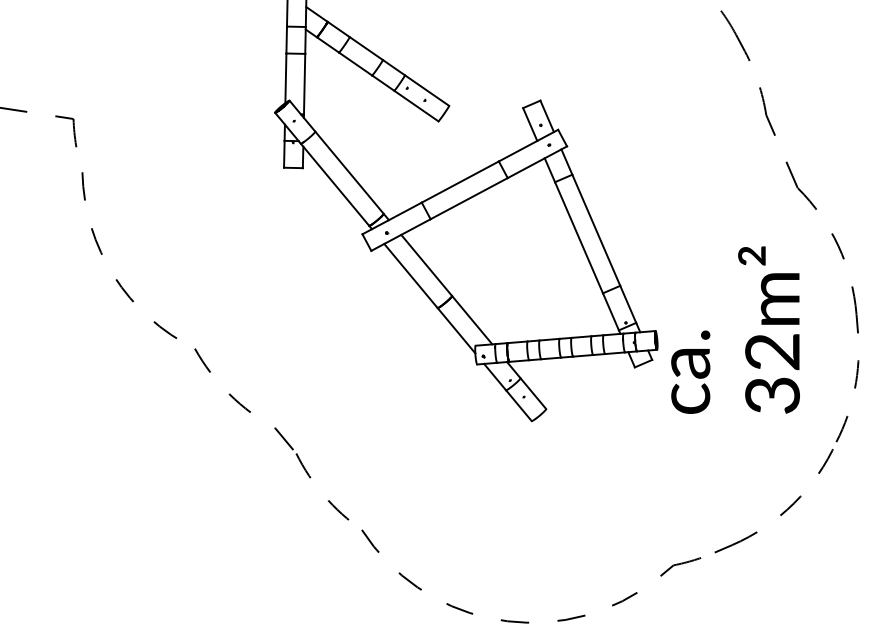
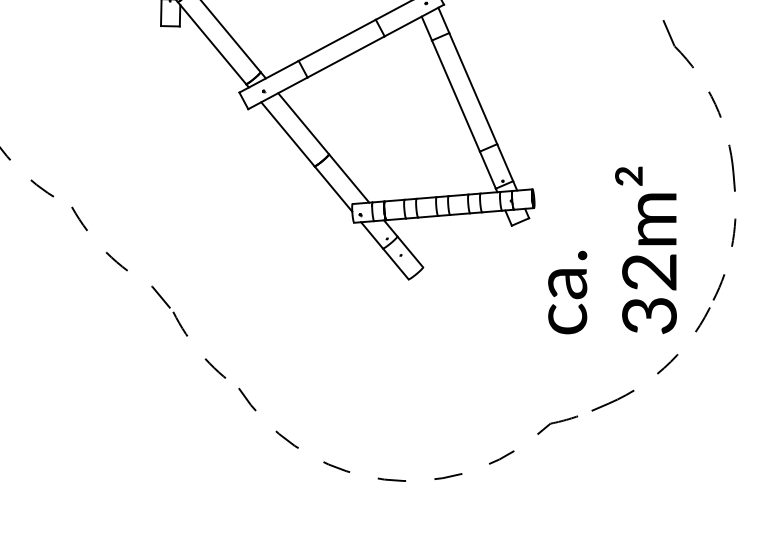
text: (735, 329) -> (612, 249), moved

